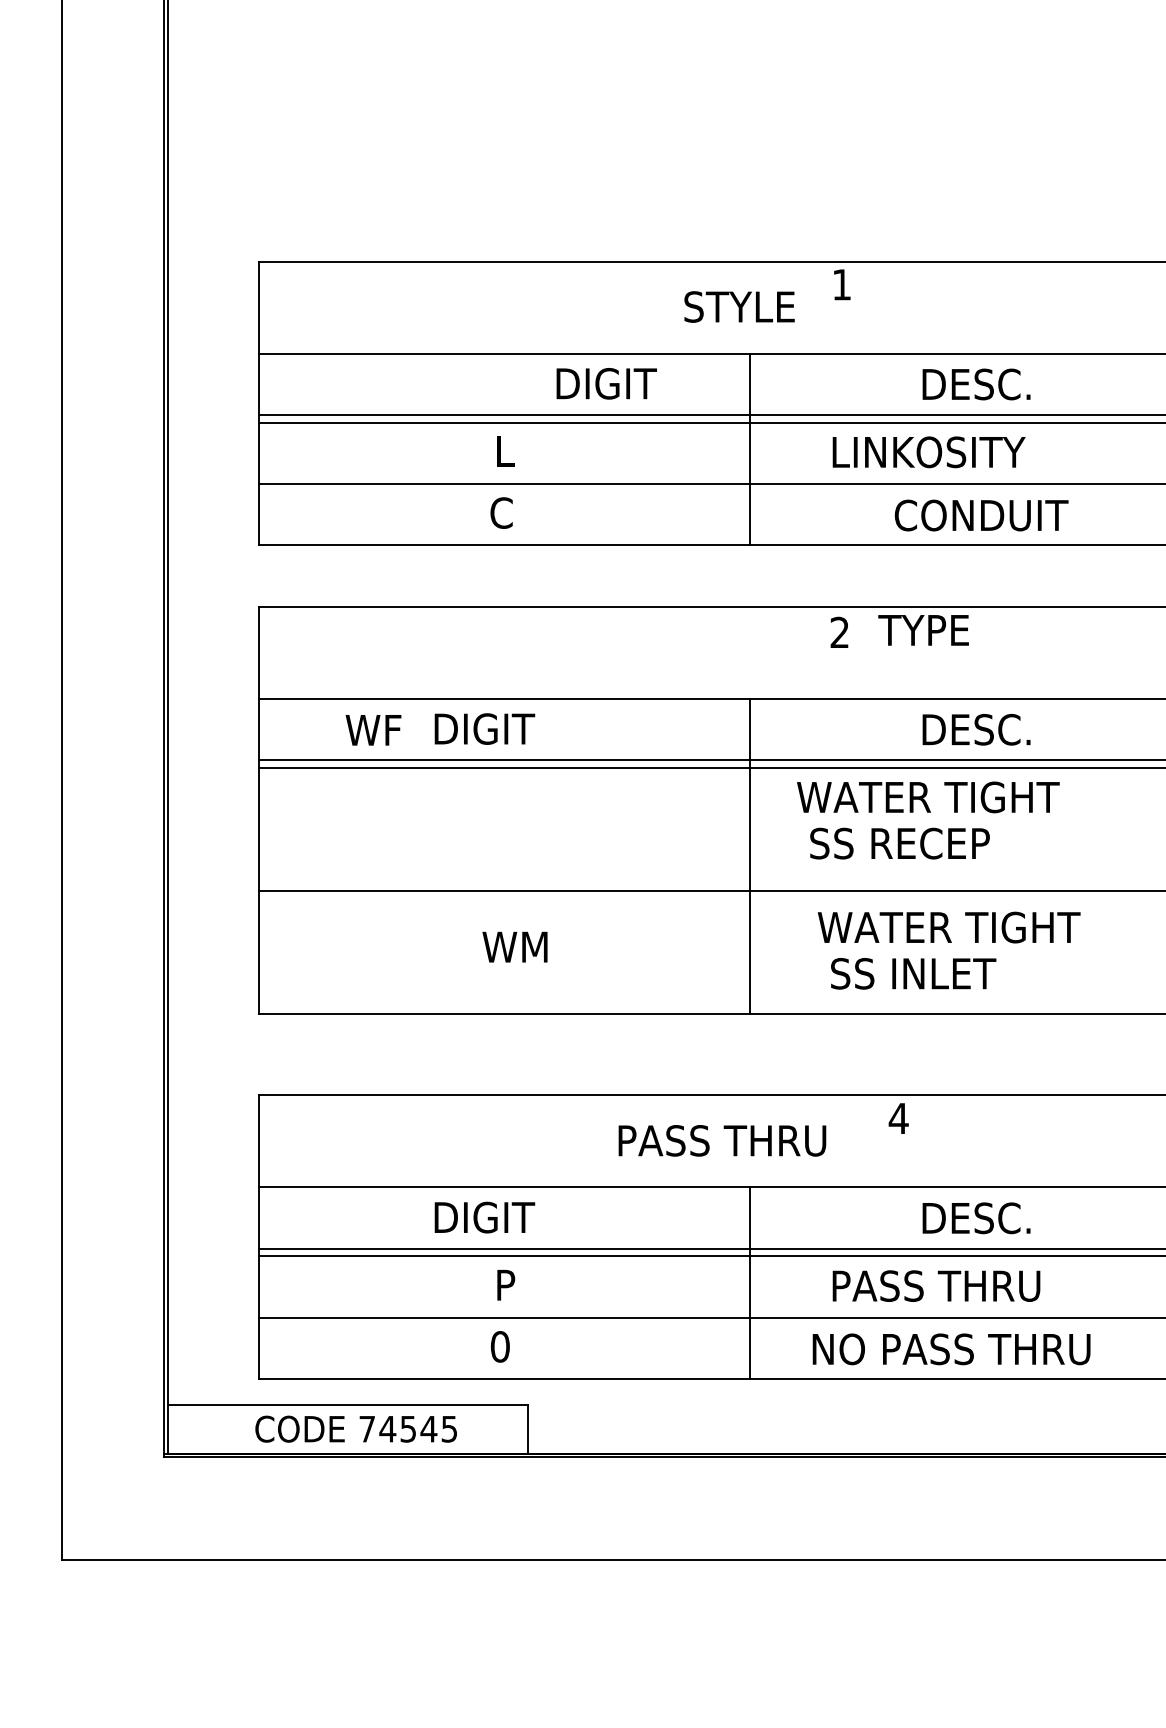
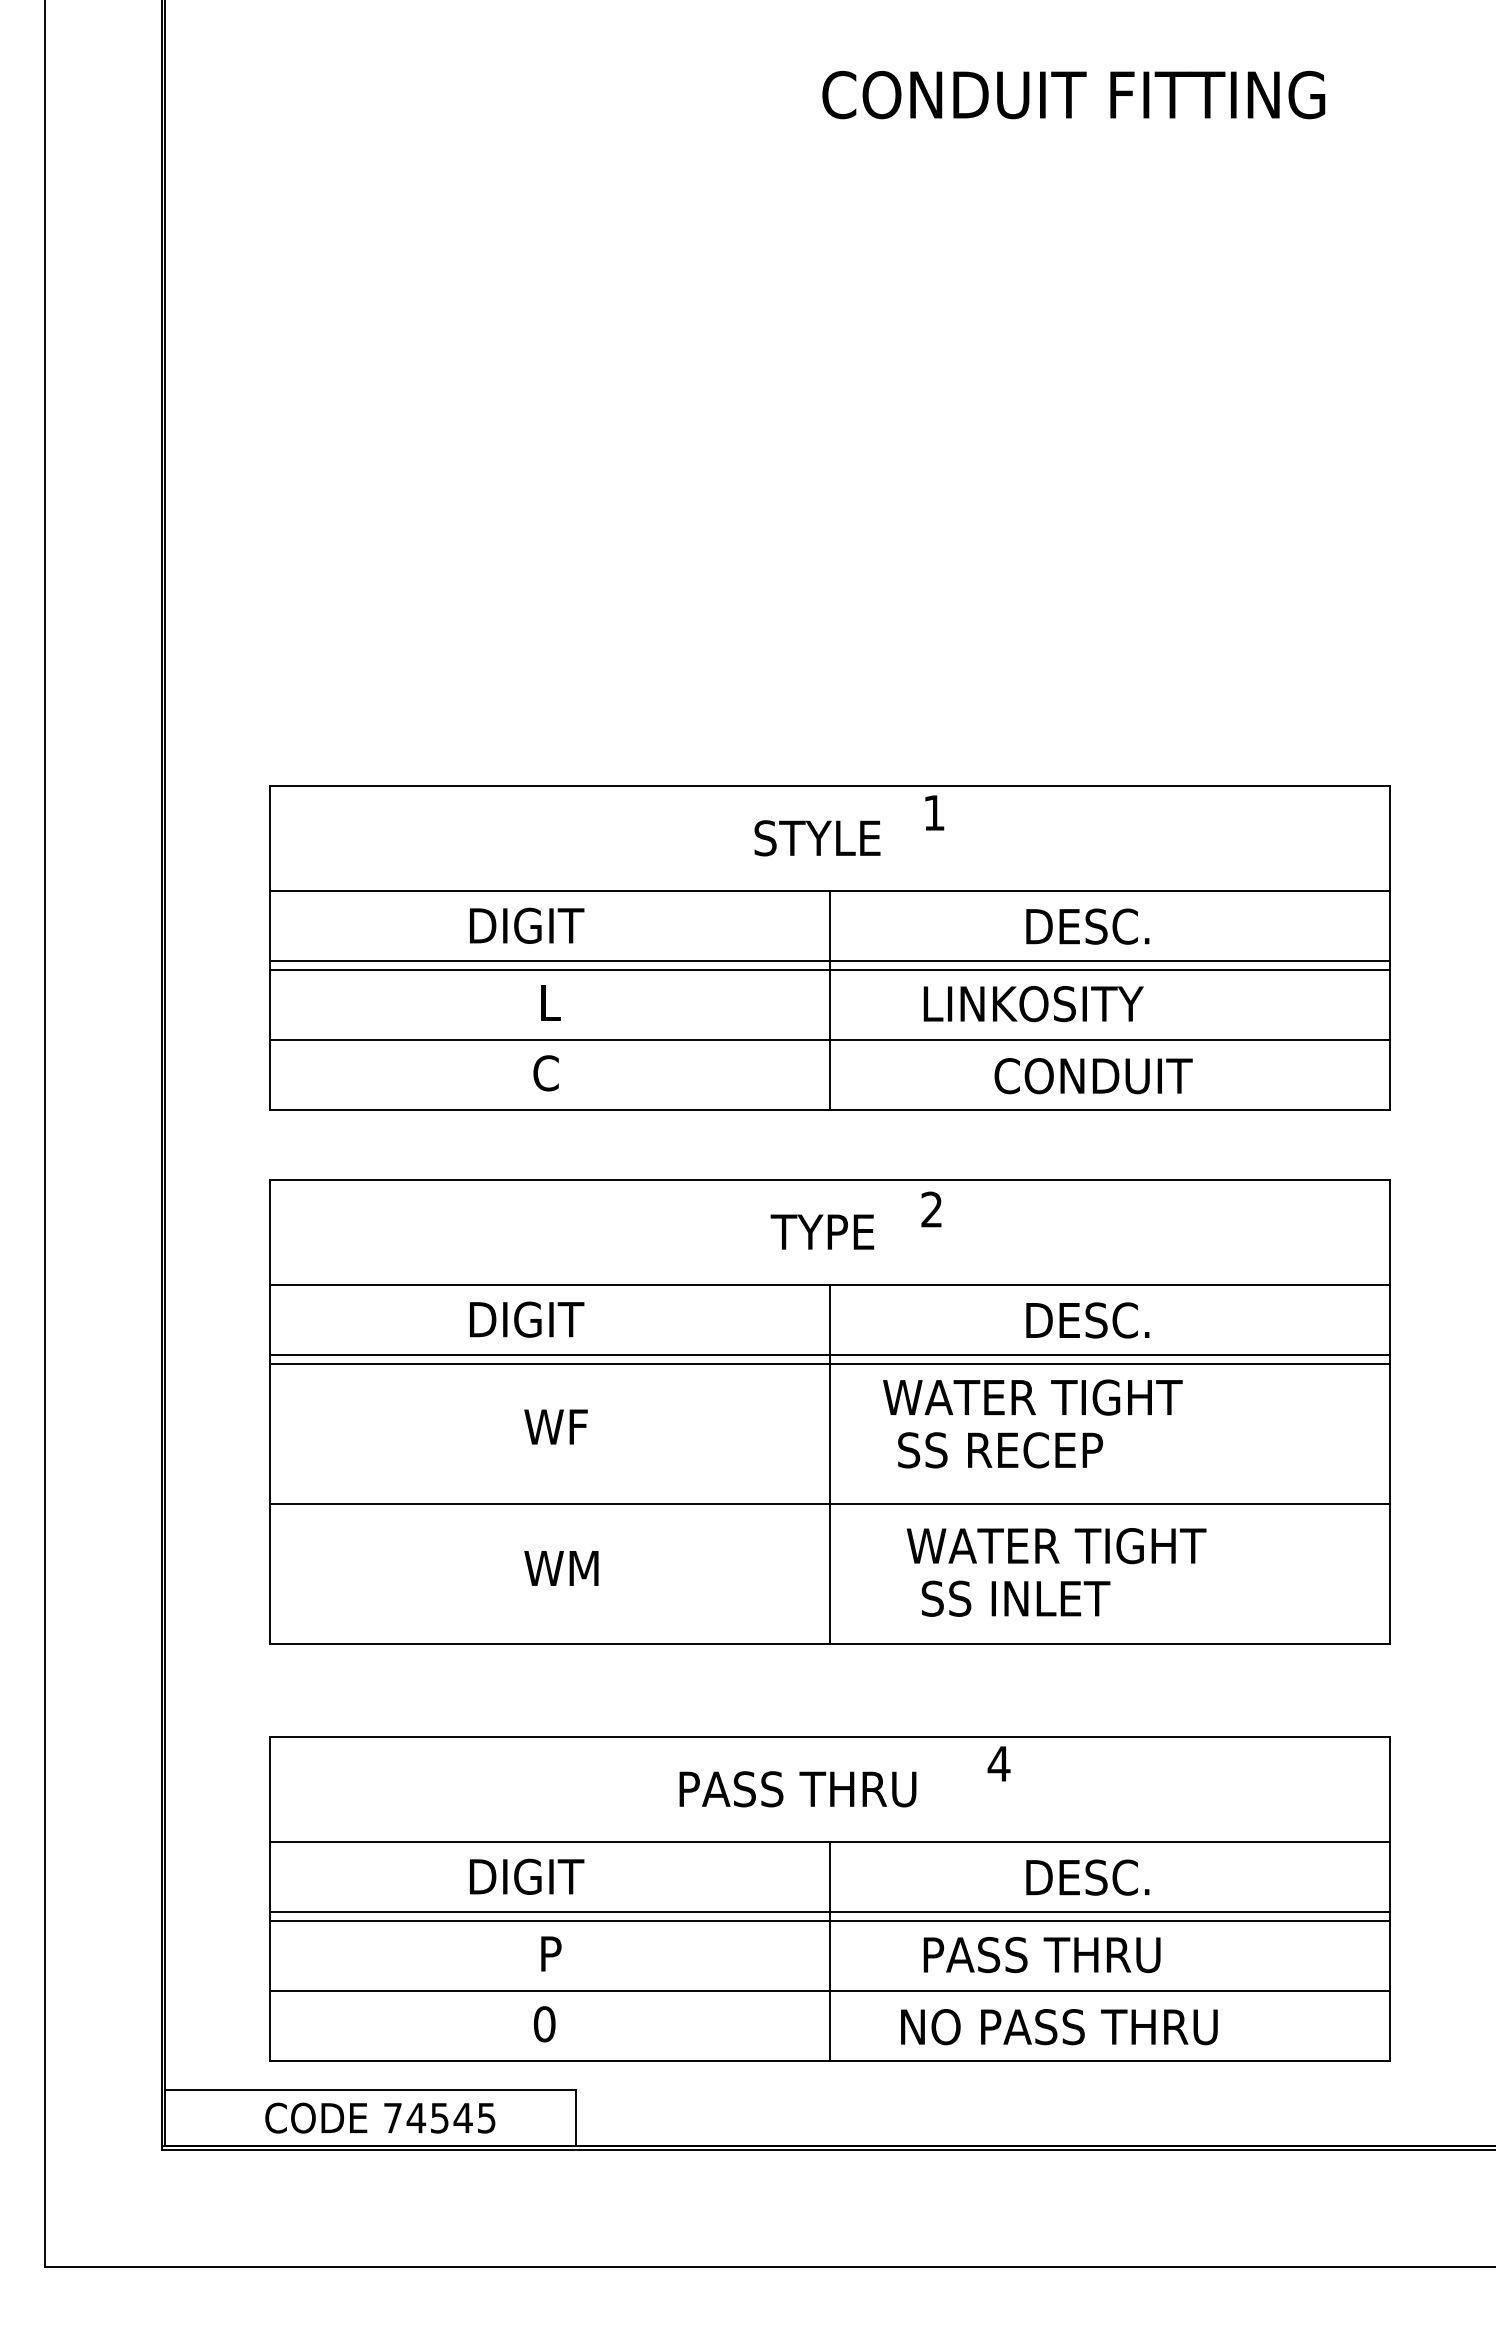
text: (607, 383) -> (527, 925), moved
text: (923, 629) -> (822, 1231), moved
text: (373, 729) -> (555, 1426), moved

